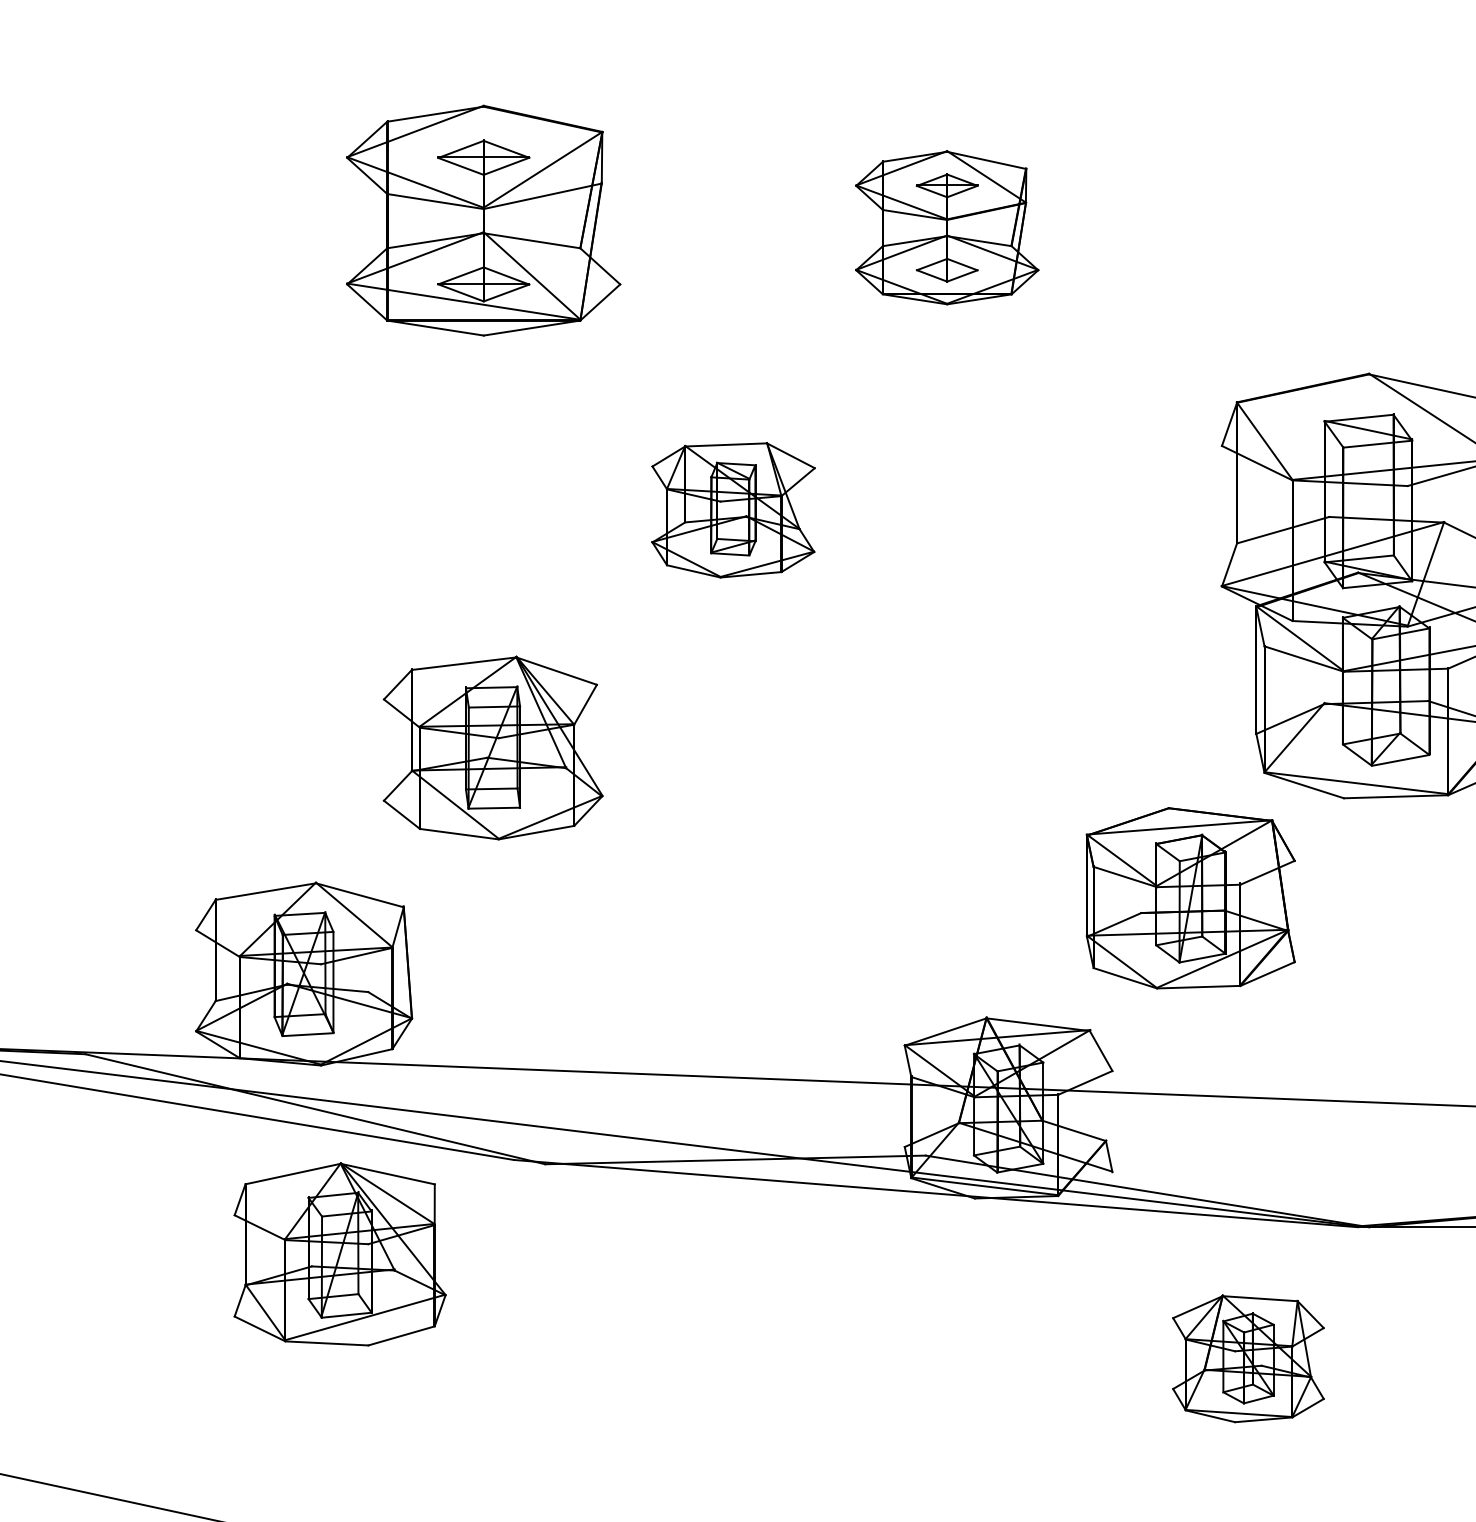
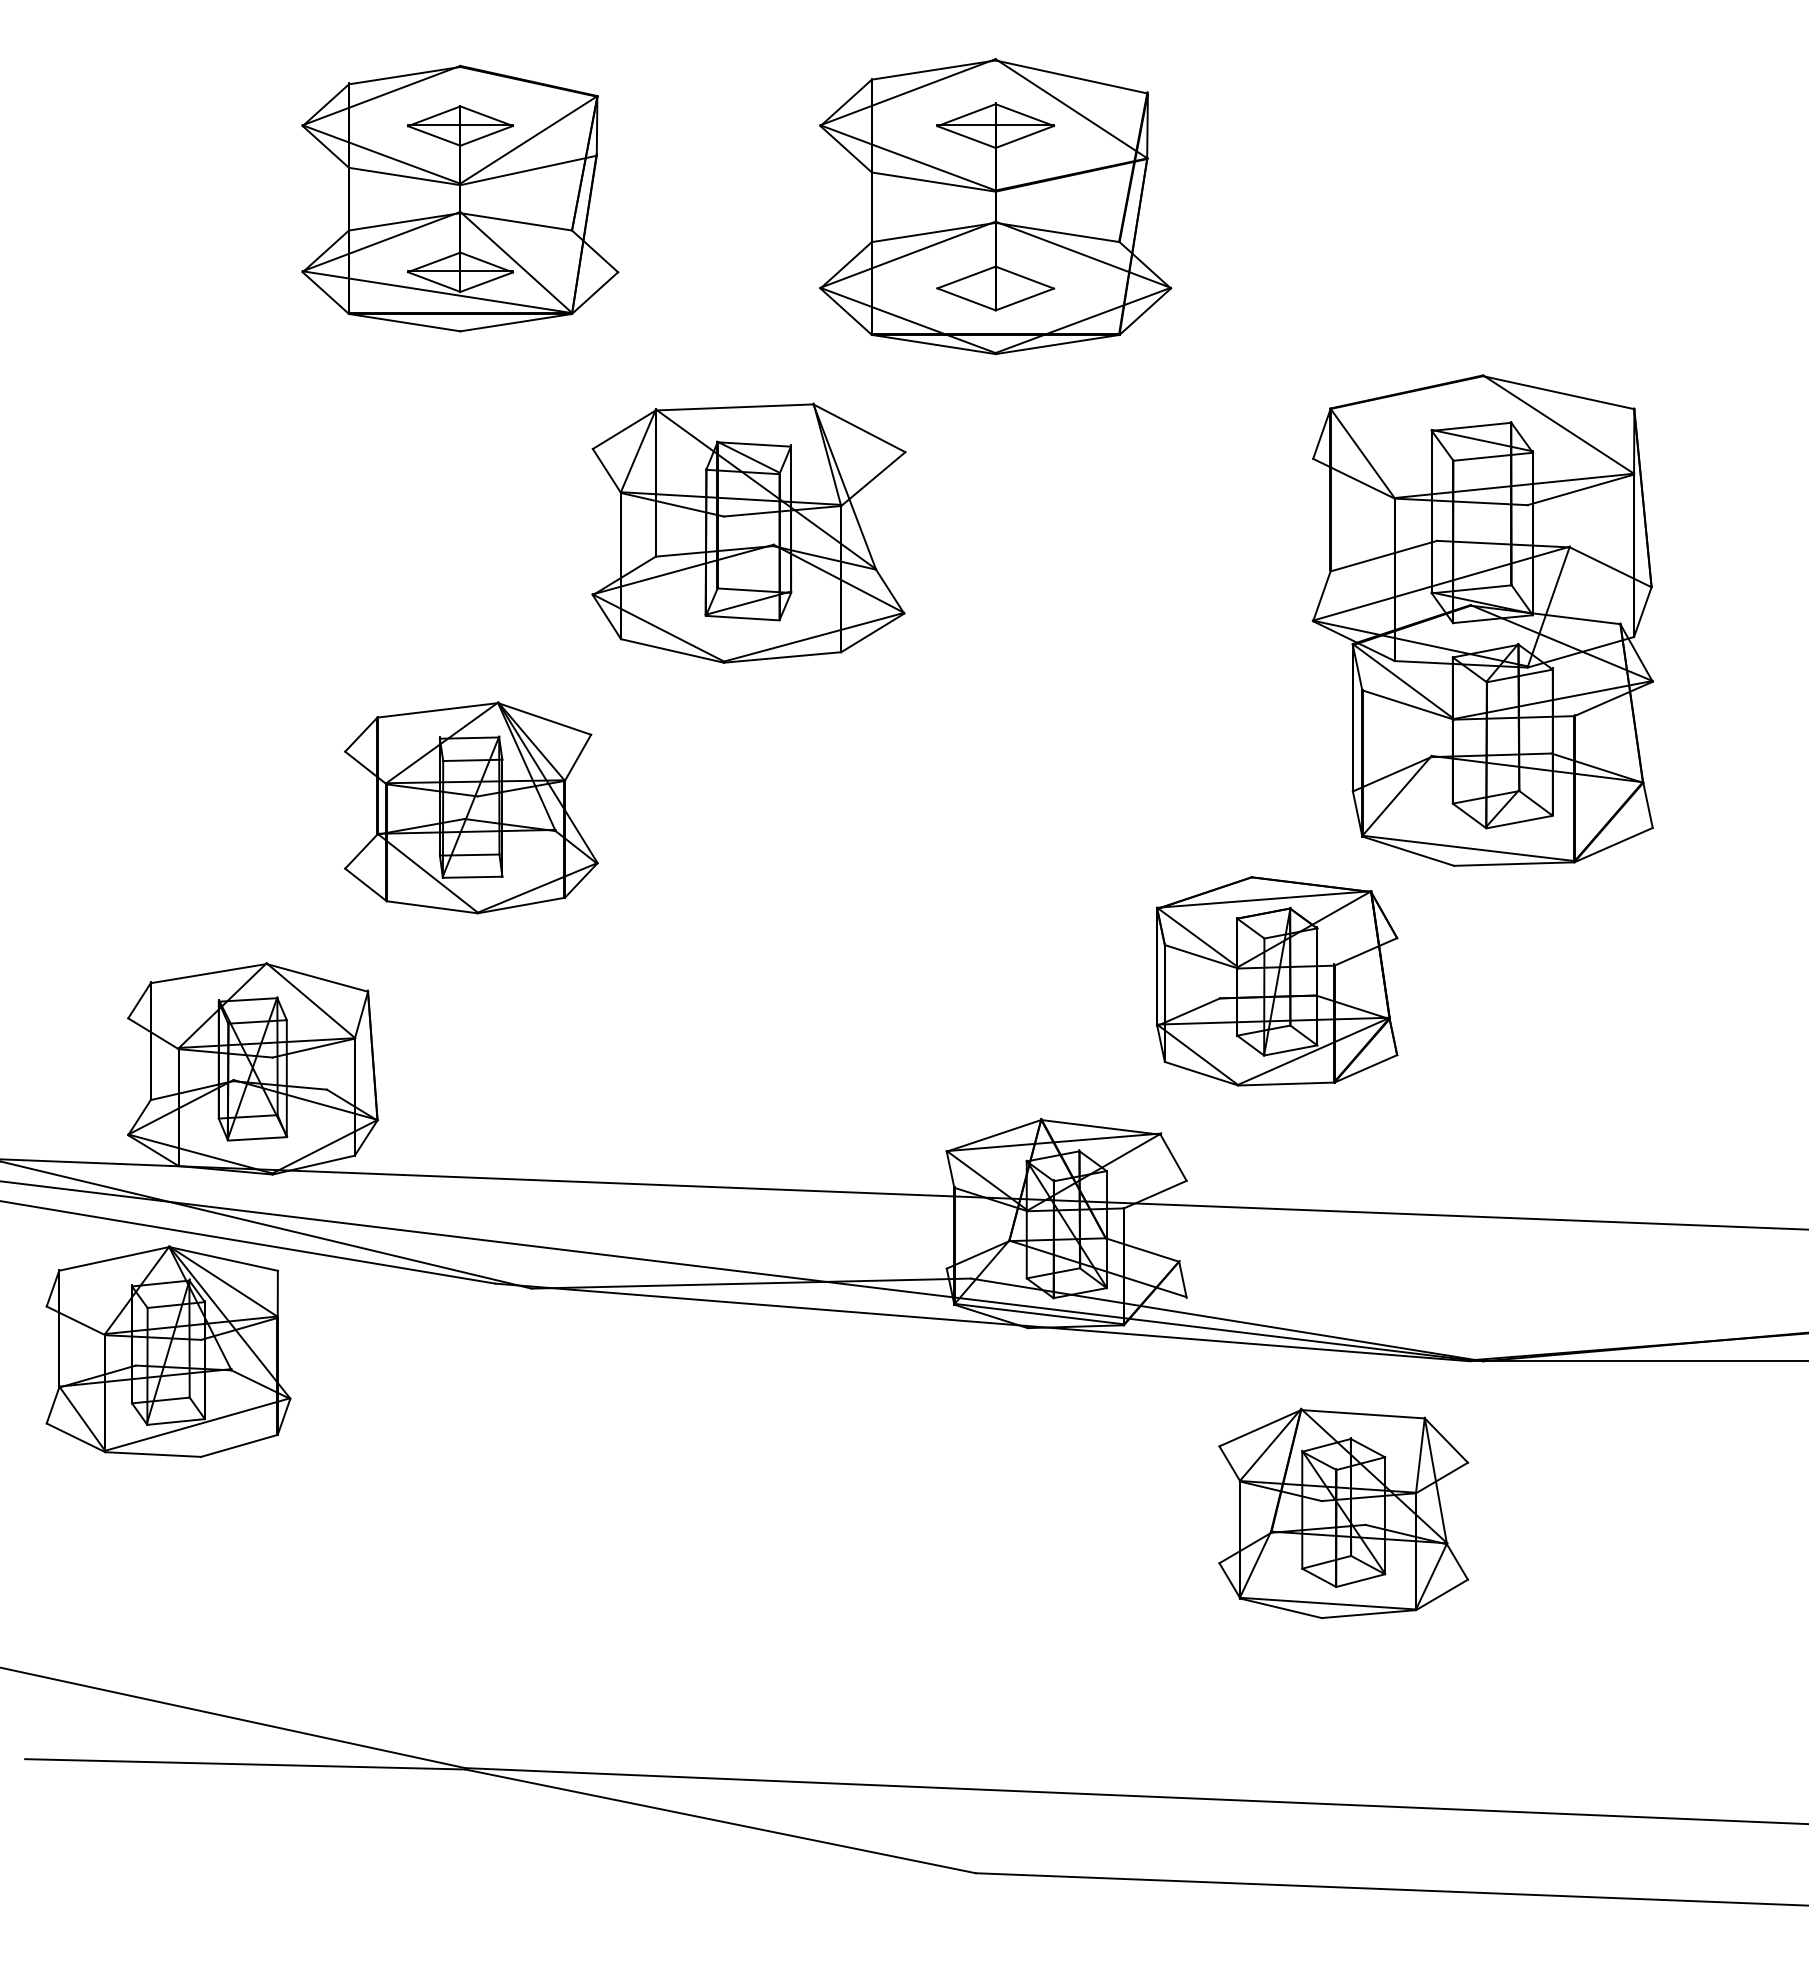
part: (946, 227) -> (995, 206), size x1.67
part: (733, 509) -> (748, 532), size x1.67
part: (340, 1254) -> (168, 1351), moved
part: (1248, 1358) -> (1343, 1512), size x1.43

